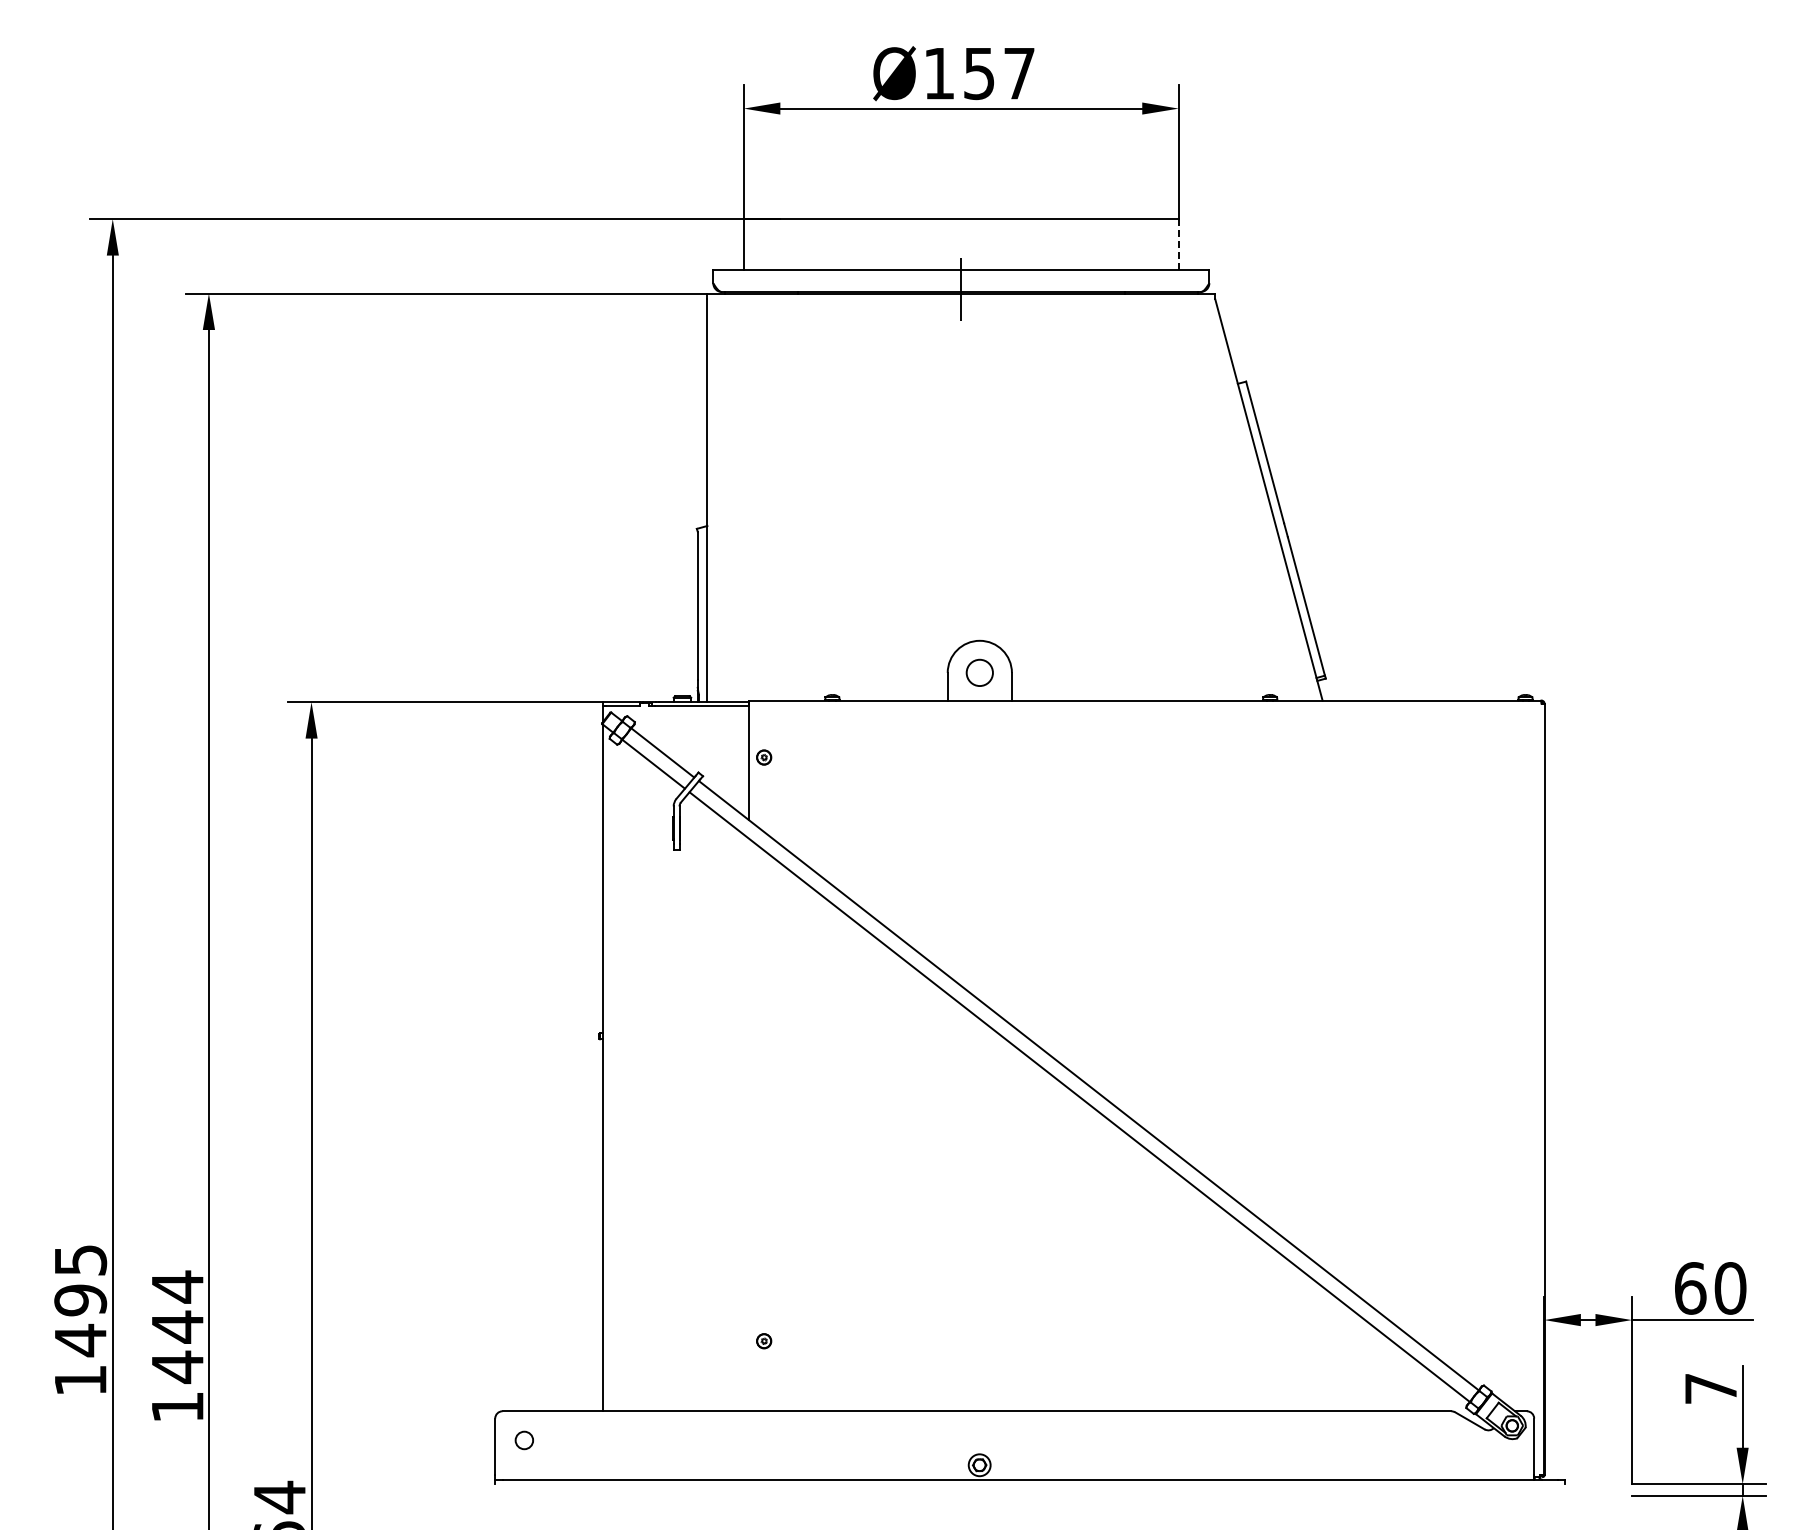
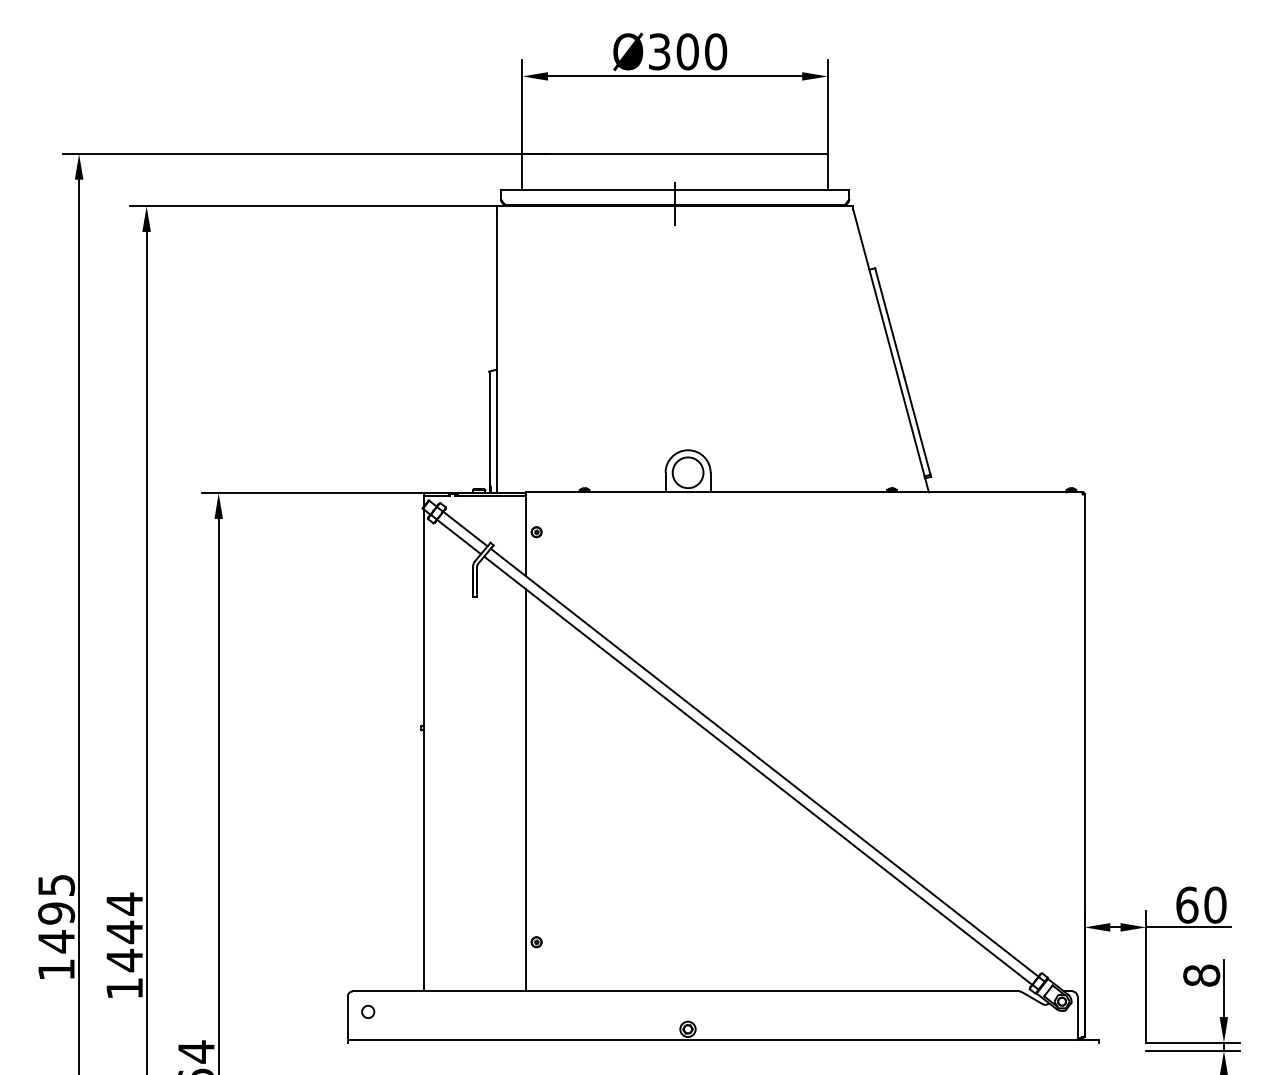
text: (979, 73) -> (687, 51), Ø157 -> Ø300
line: (1178, 244) -> (827, 171), dashed -> solid
circle: (979, 672) -> (687, 472), size x1.67
line: (749, 1124) -> (526, 790), added
text: (1710, 1388) -> (1201, 975), 7 -> 8

